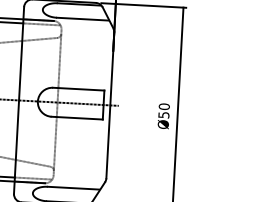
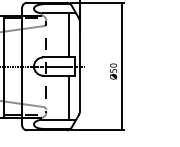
line: (96, 55) -> (69, 35), added
line: (91, 153) -> (69, 97), added

